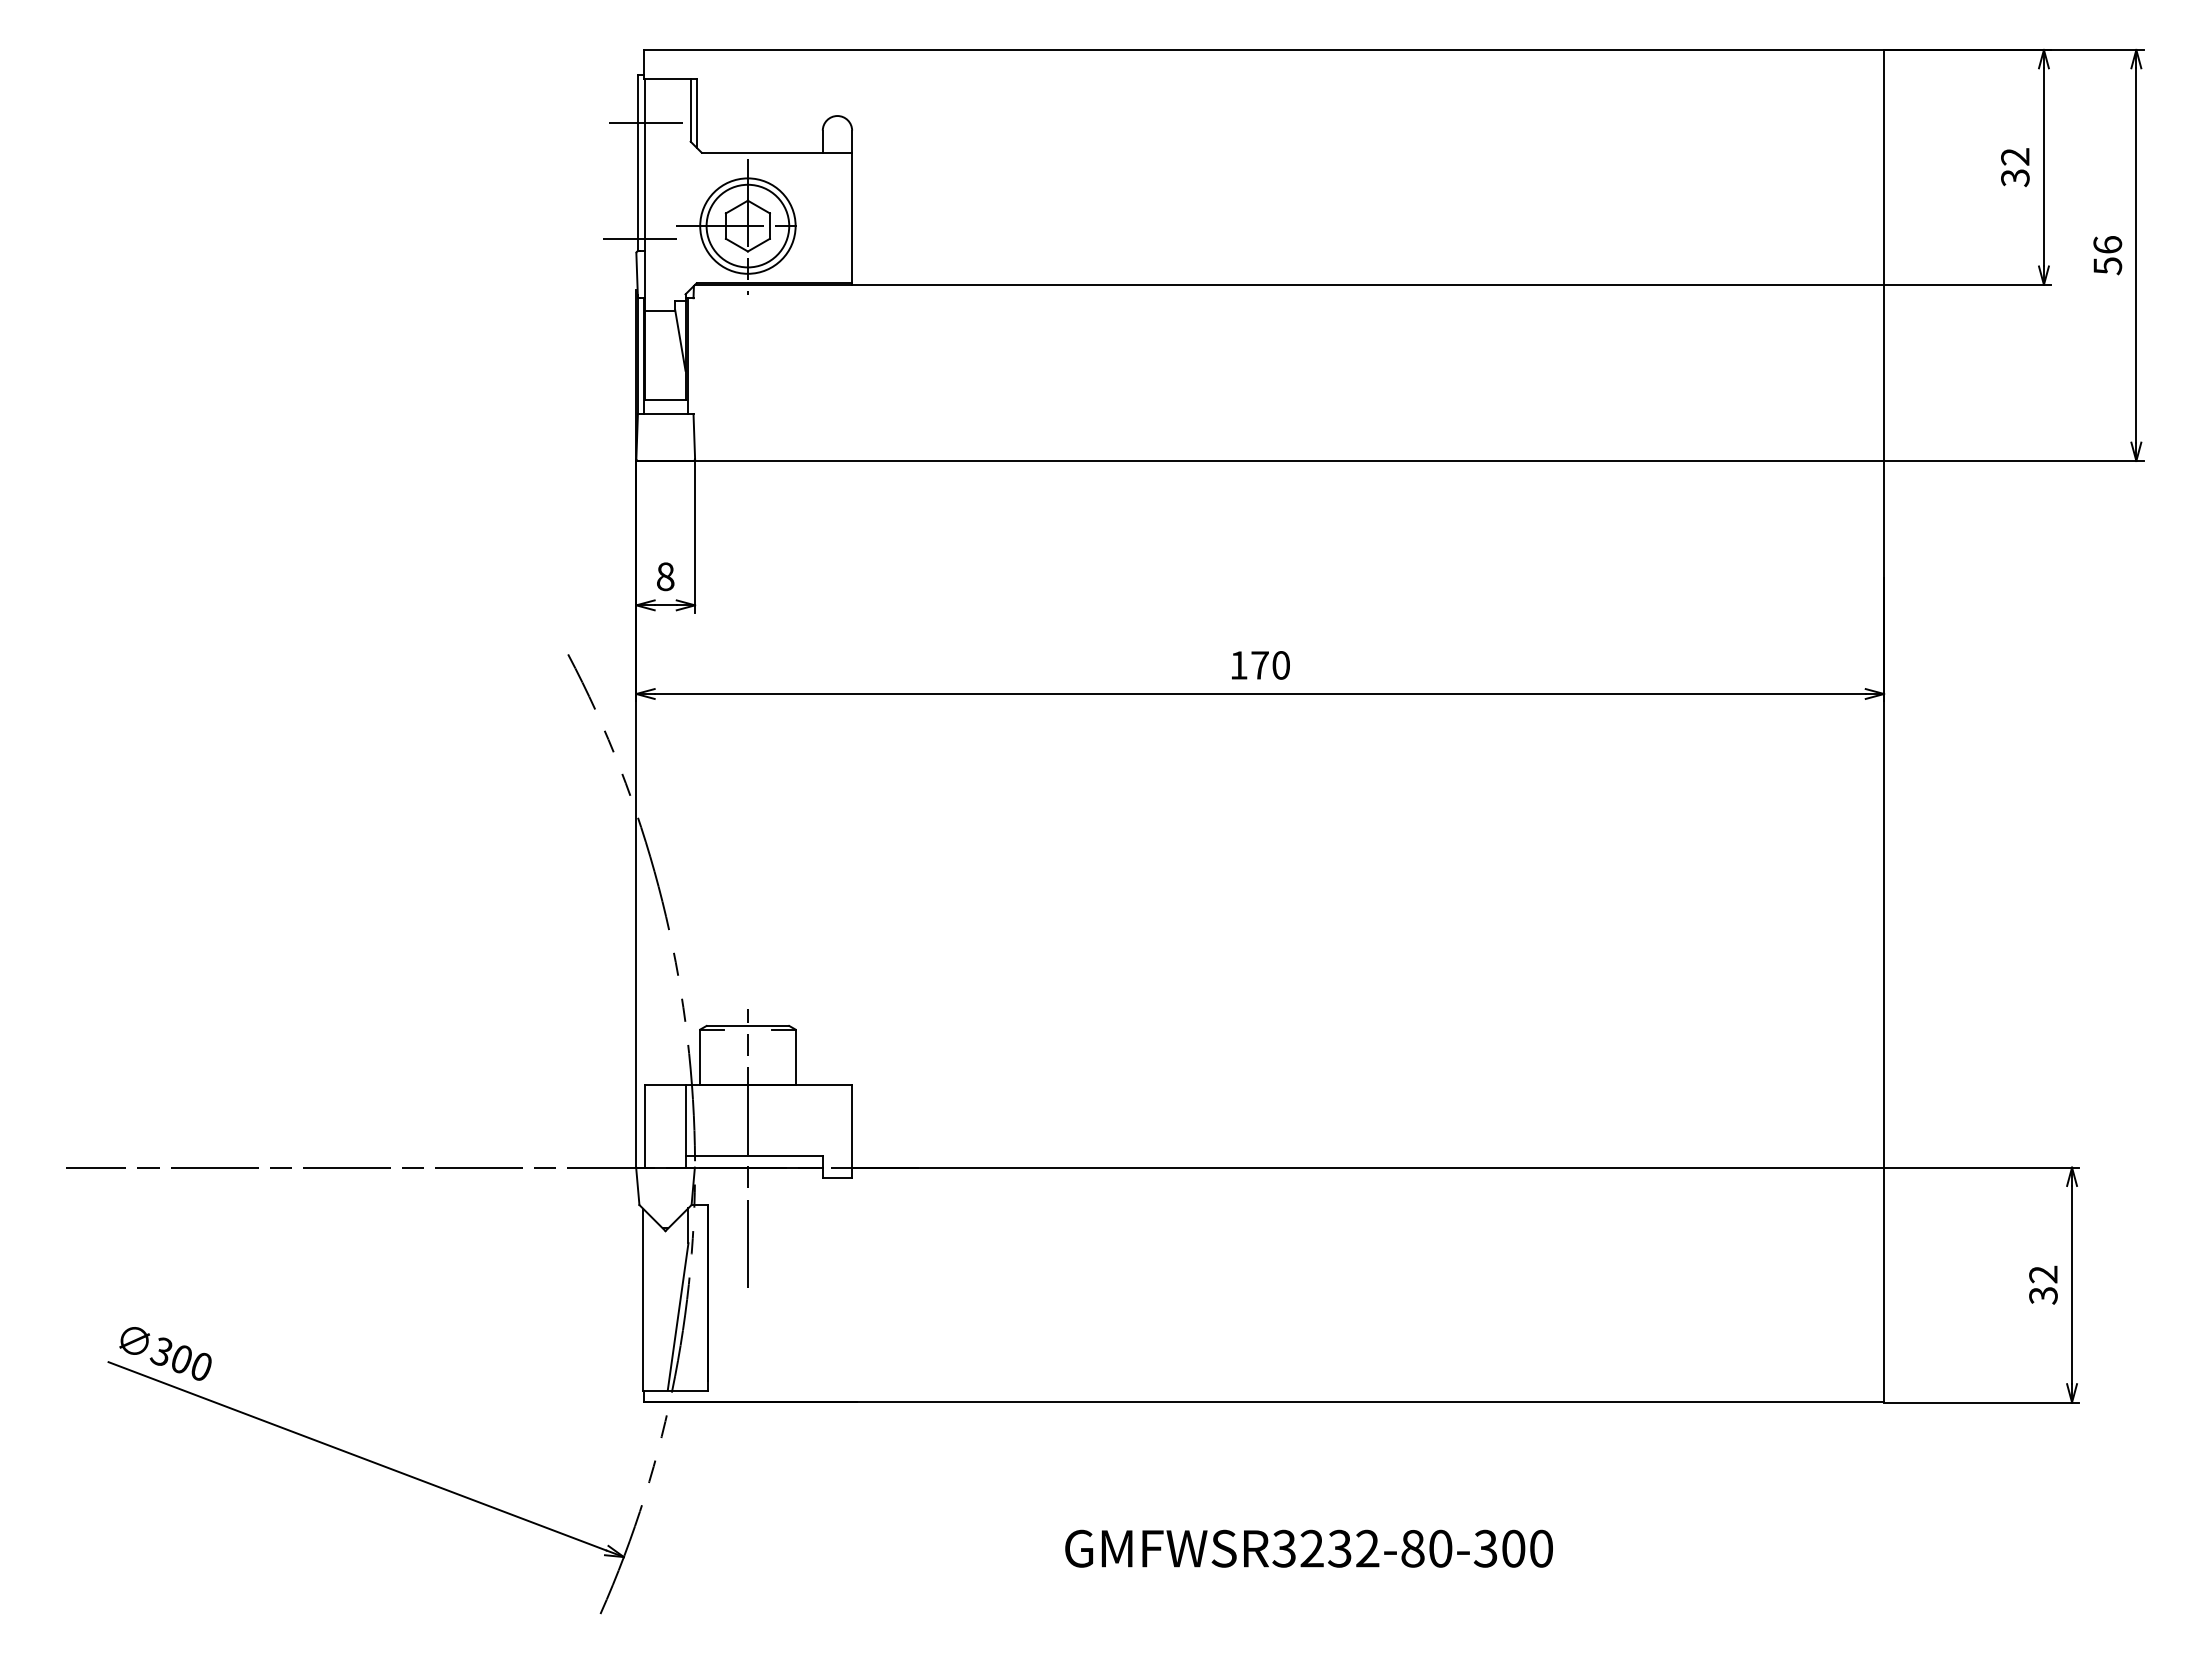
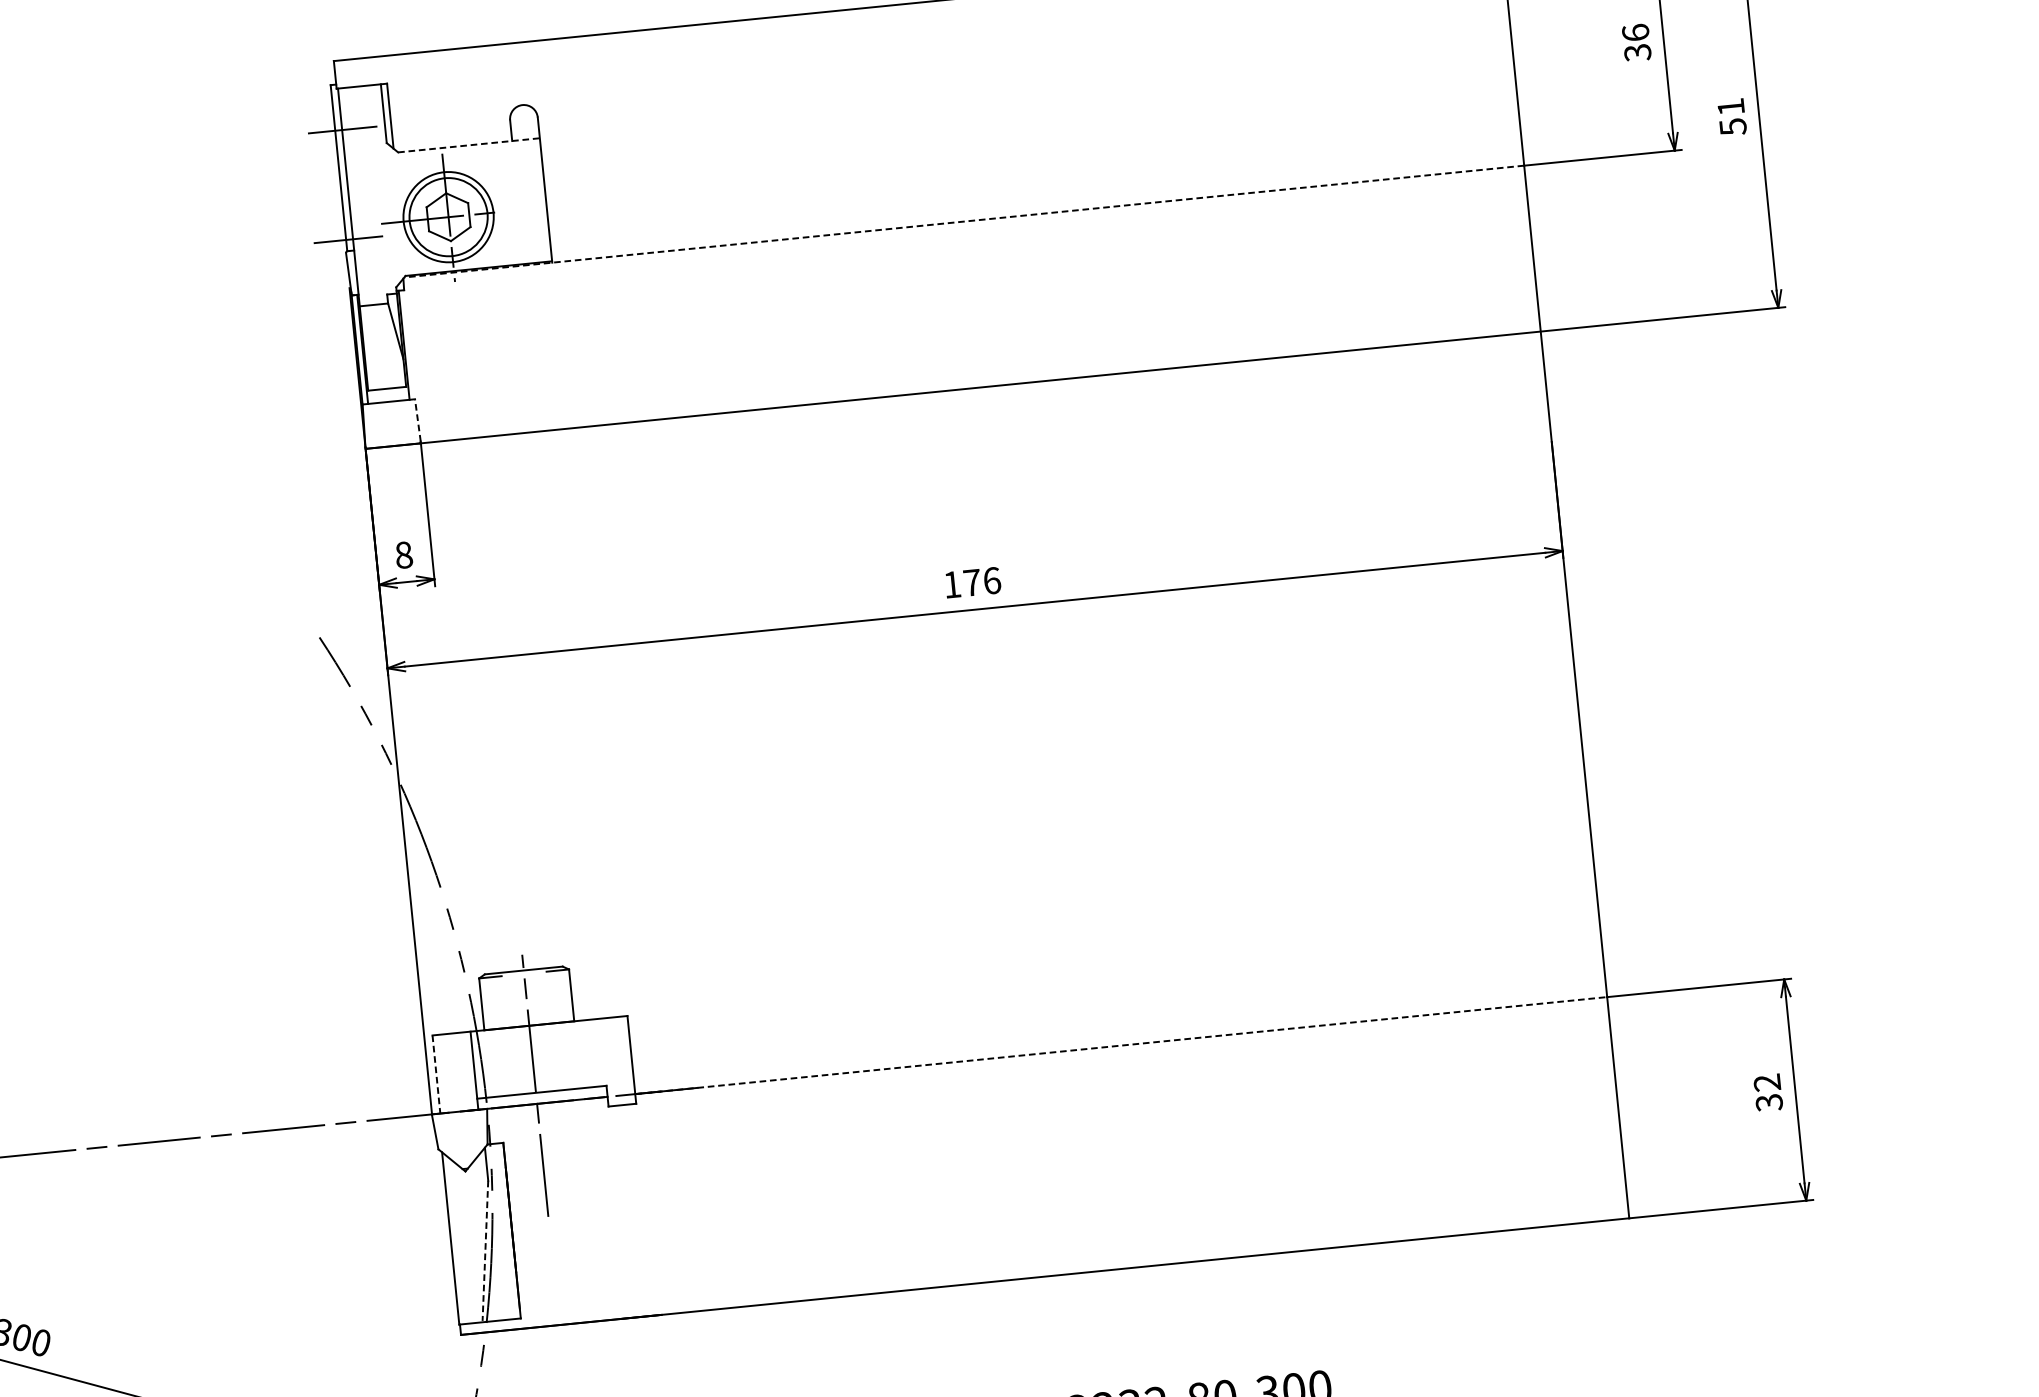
line: (777, 152) -> (469, 145), solid -> dashed
text: (2015, 156) -> (1635, 32), 32 -> 36
text: (2107, 244) -> (1730, 106), 56 -> 51
line: (1289, 284) -> (964, 221), solid -> dashed
line: (694, 436) -> (418, 420), solid -> dashed
text: (1281, 665) -> (992, 580), 170 -> 176
line: (645, 1126) -> (436, 1074), solid -> dashed
line: (1368, 1167) -> (1121, 1045), solid -> dashed
line: (678, 1317) -> (485, 1251), solid -> dashed

